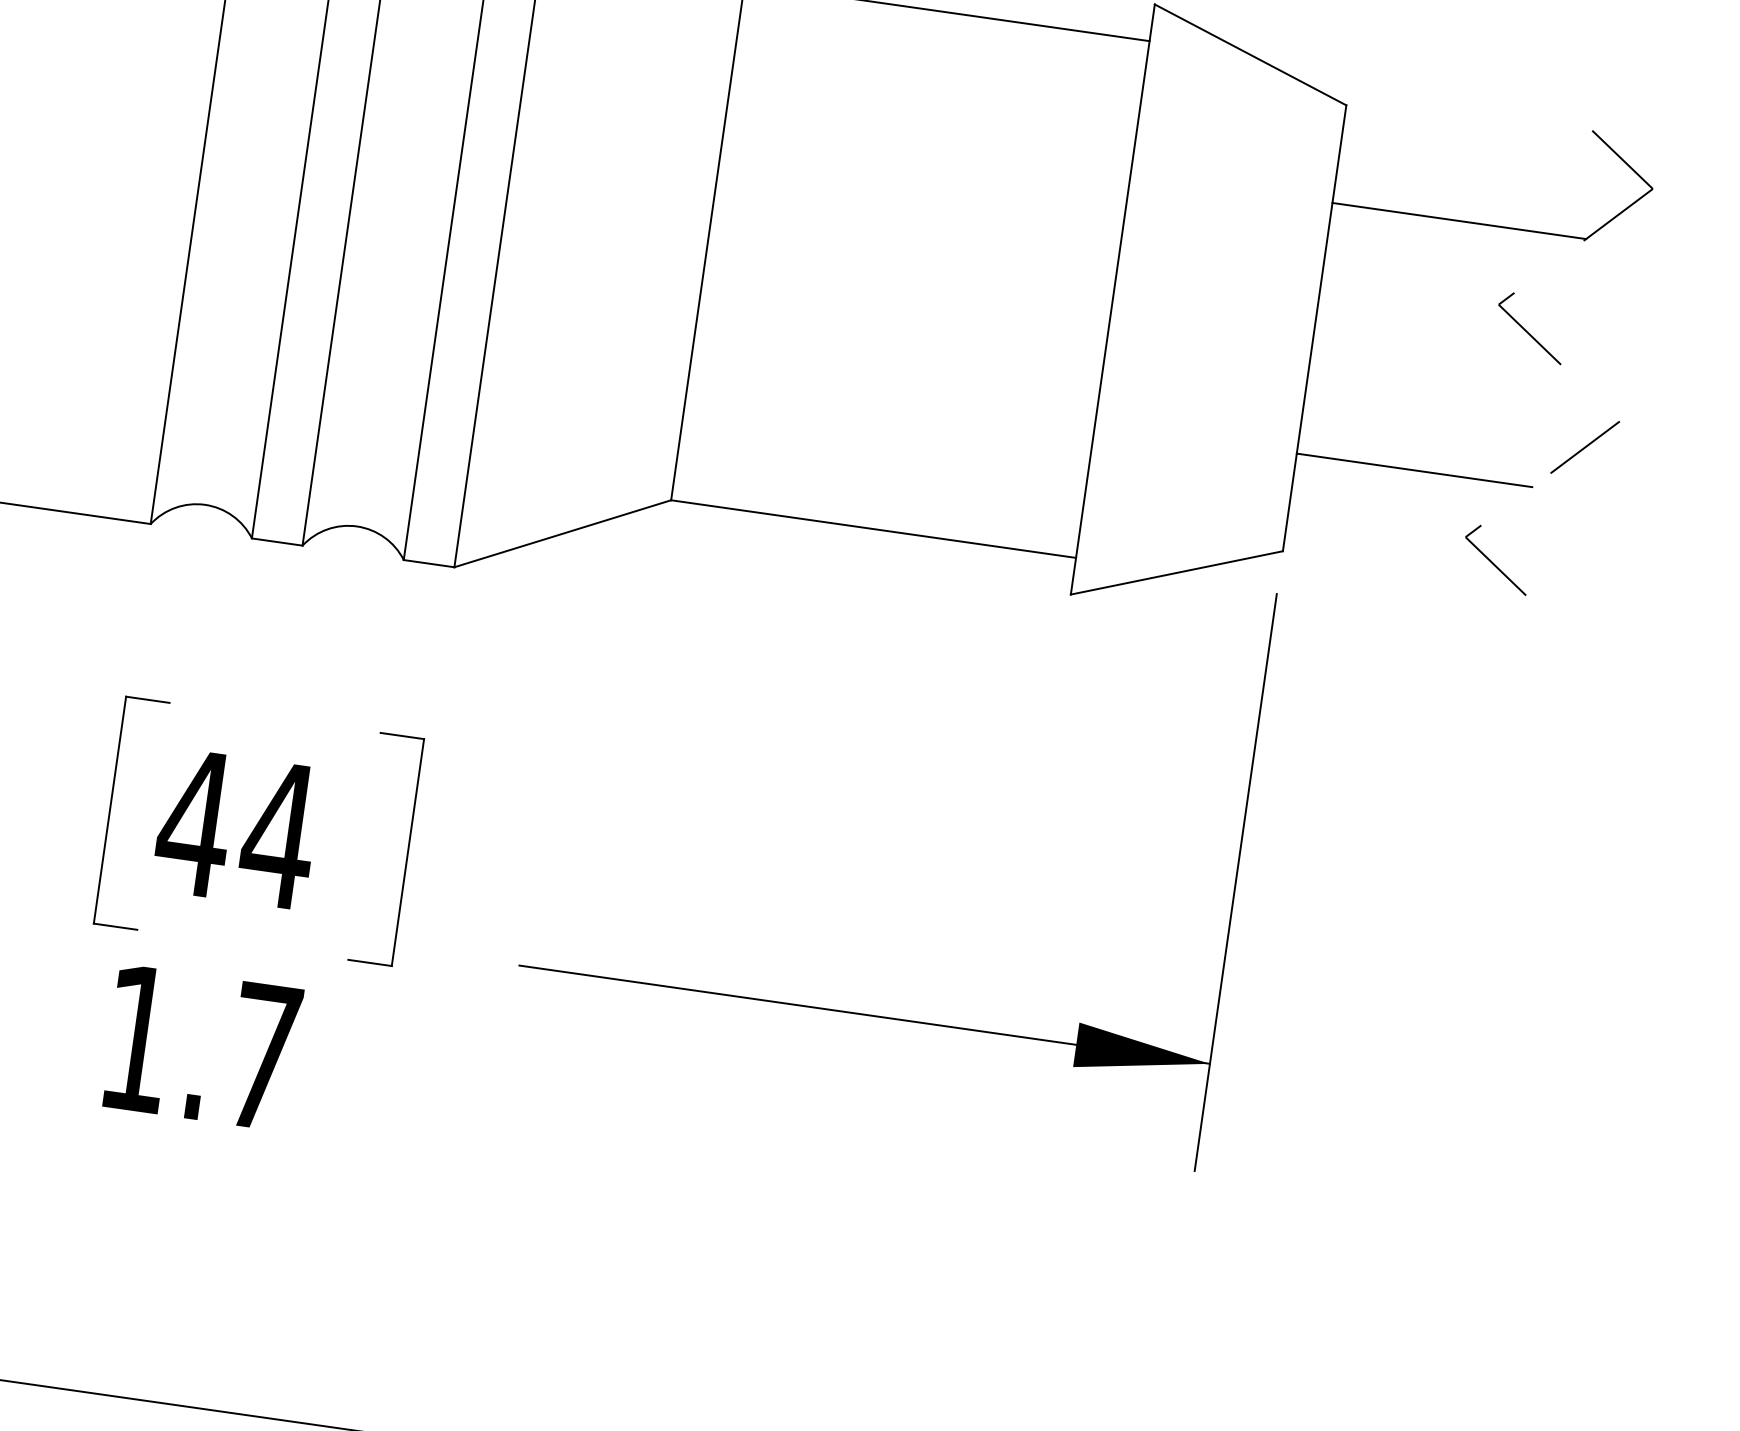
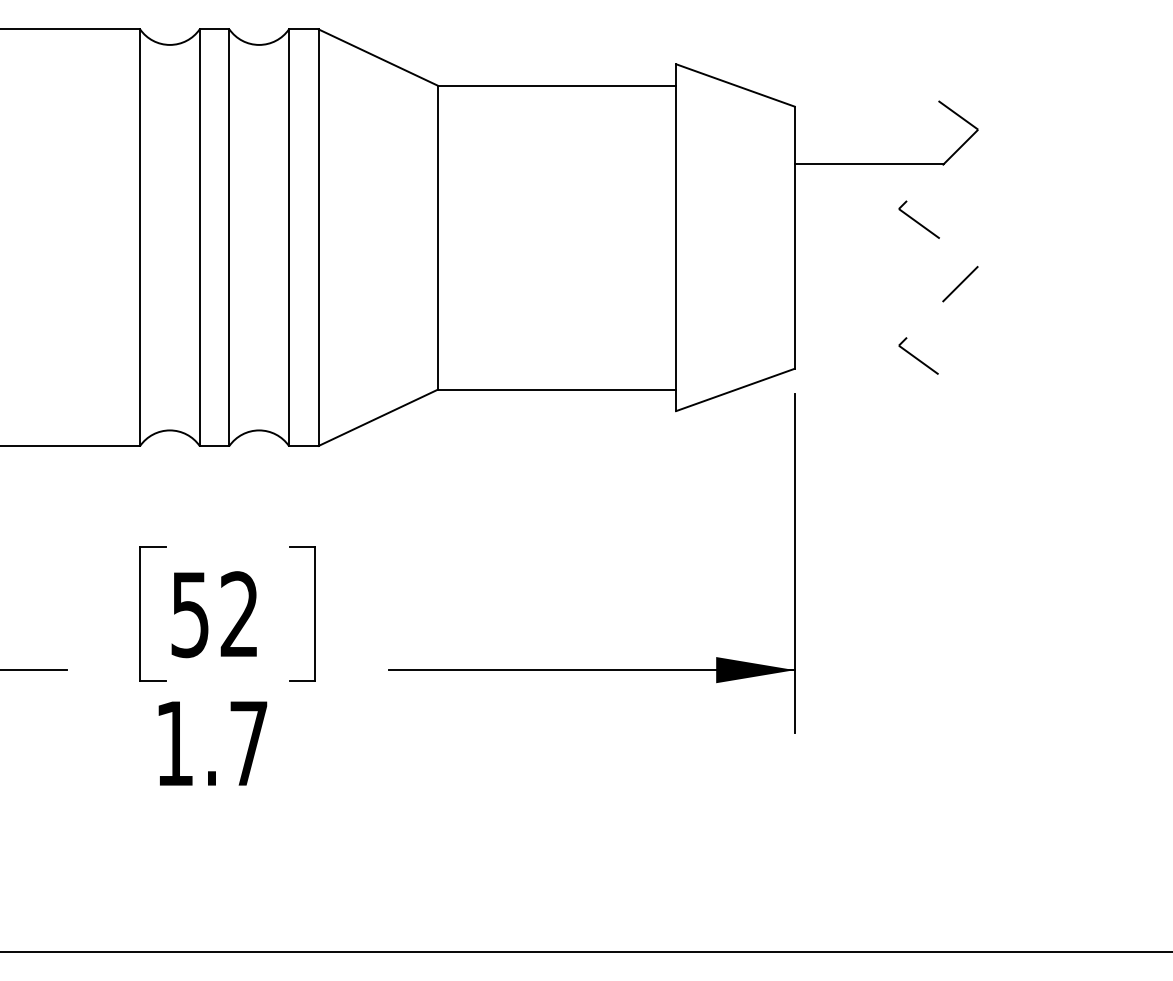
line: (1413, 470) -> (863, 311), removed
text: (236, 828) -> (214, 614), 44 -> 52

